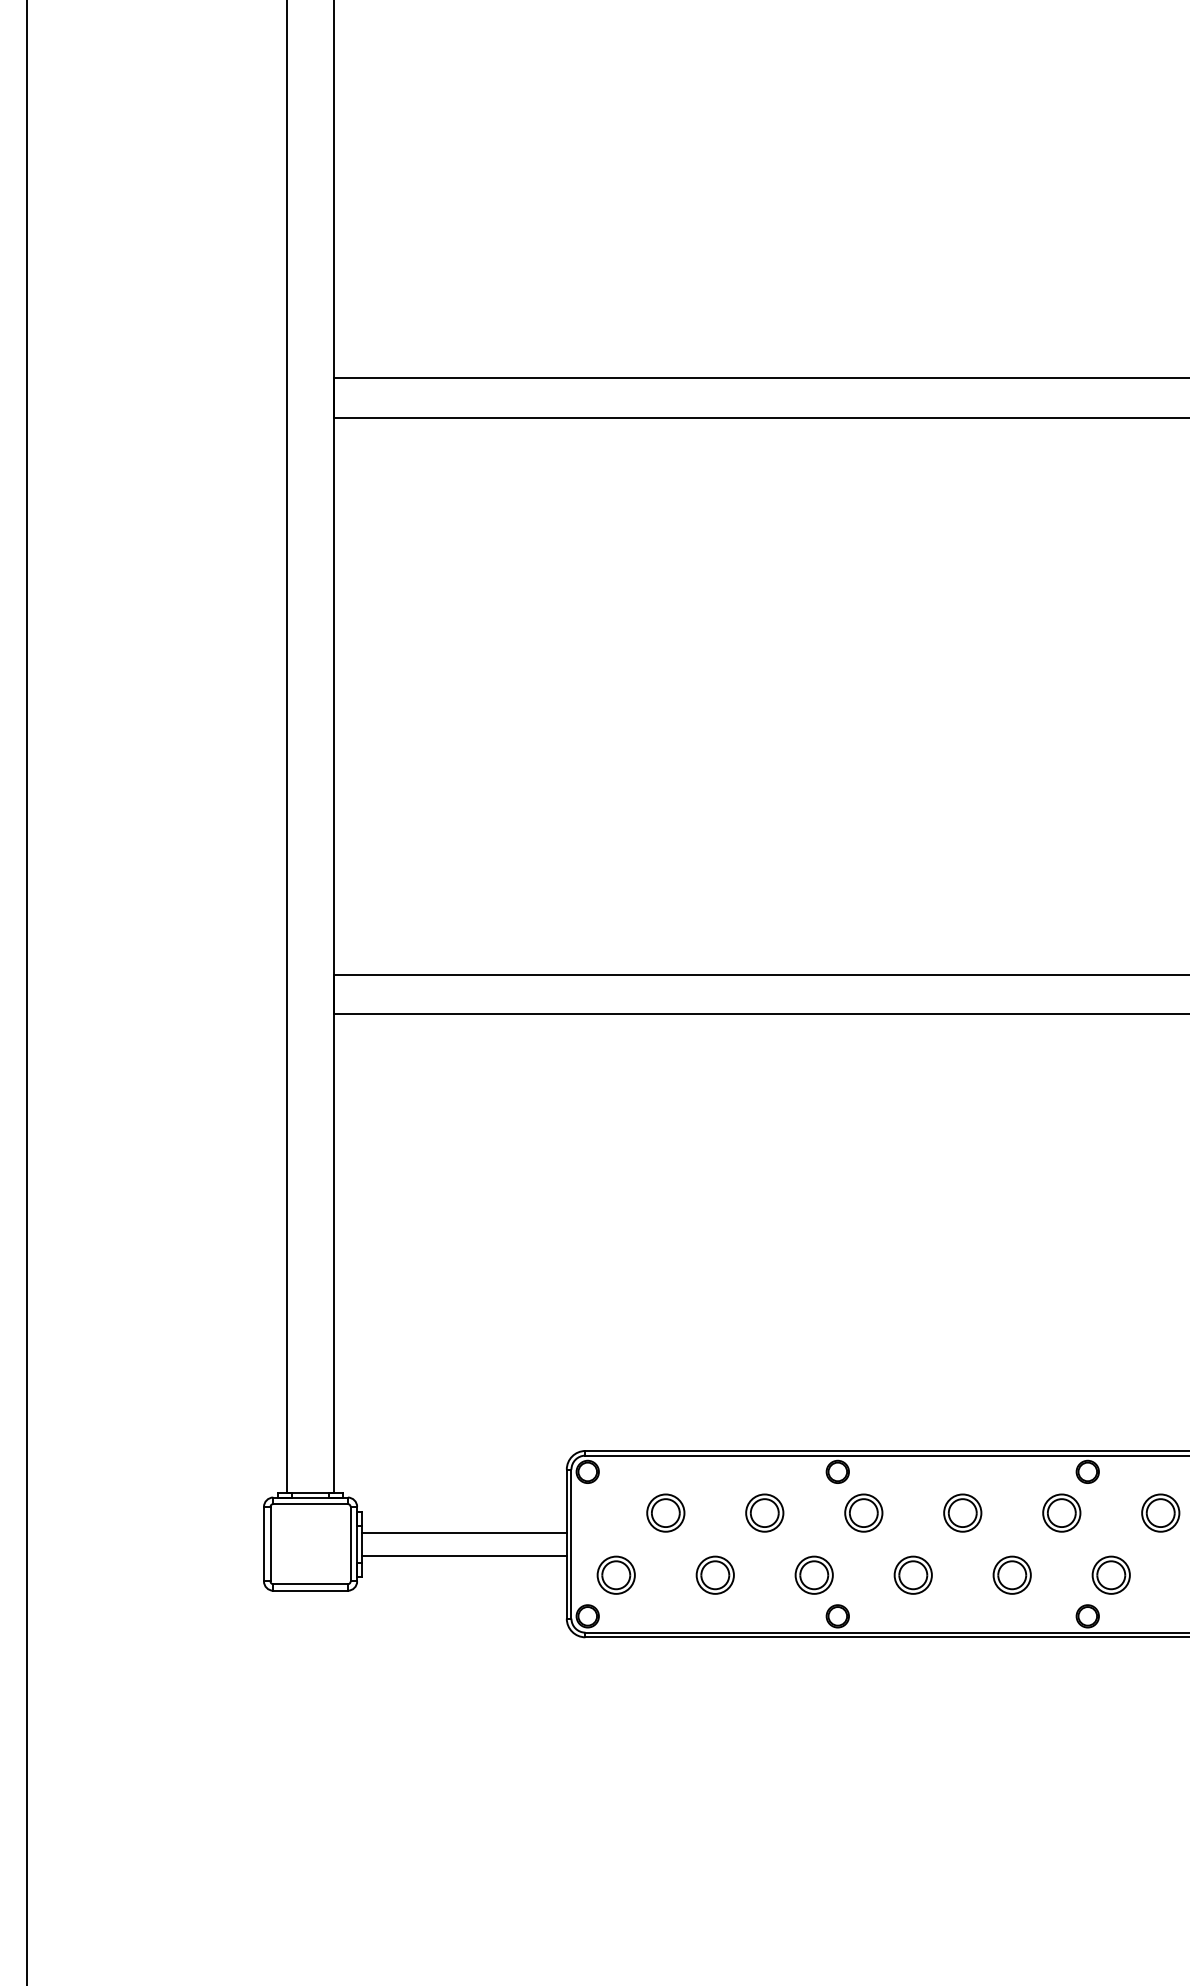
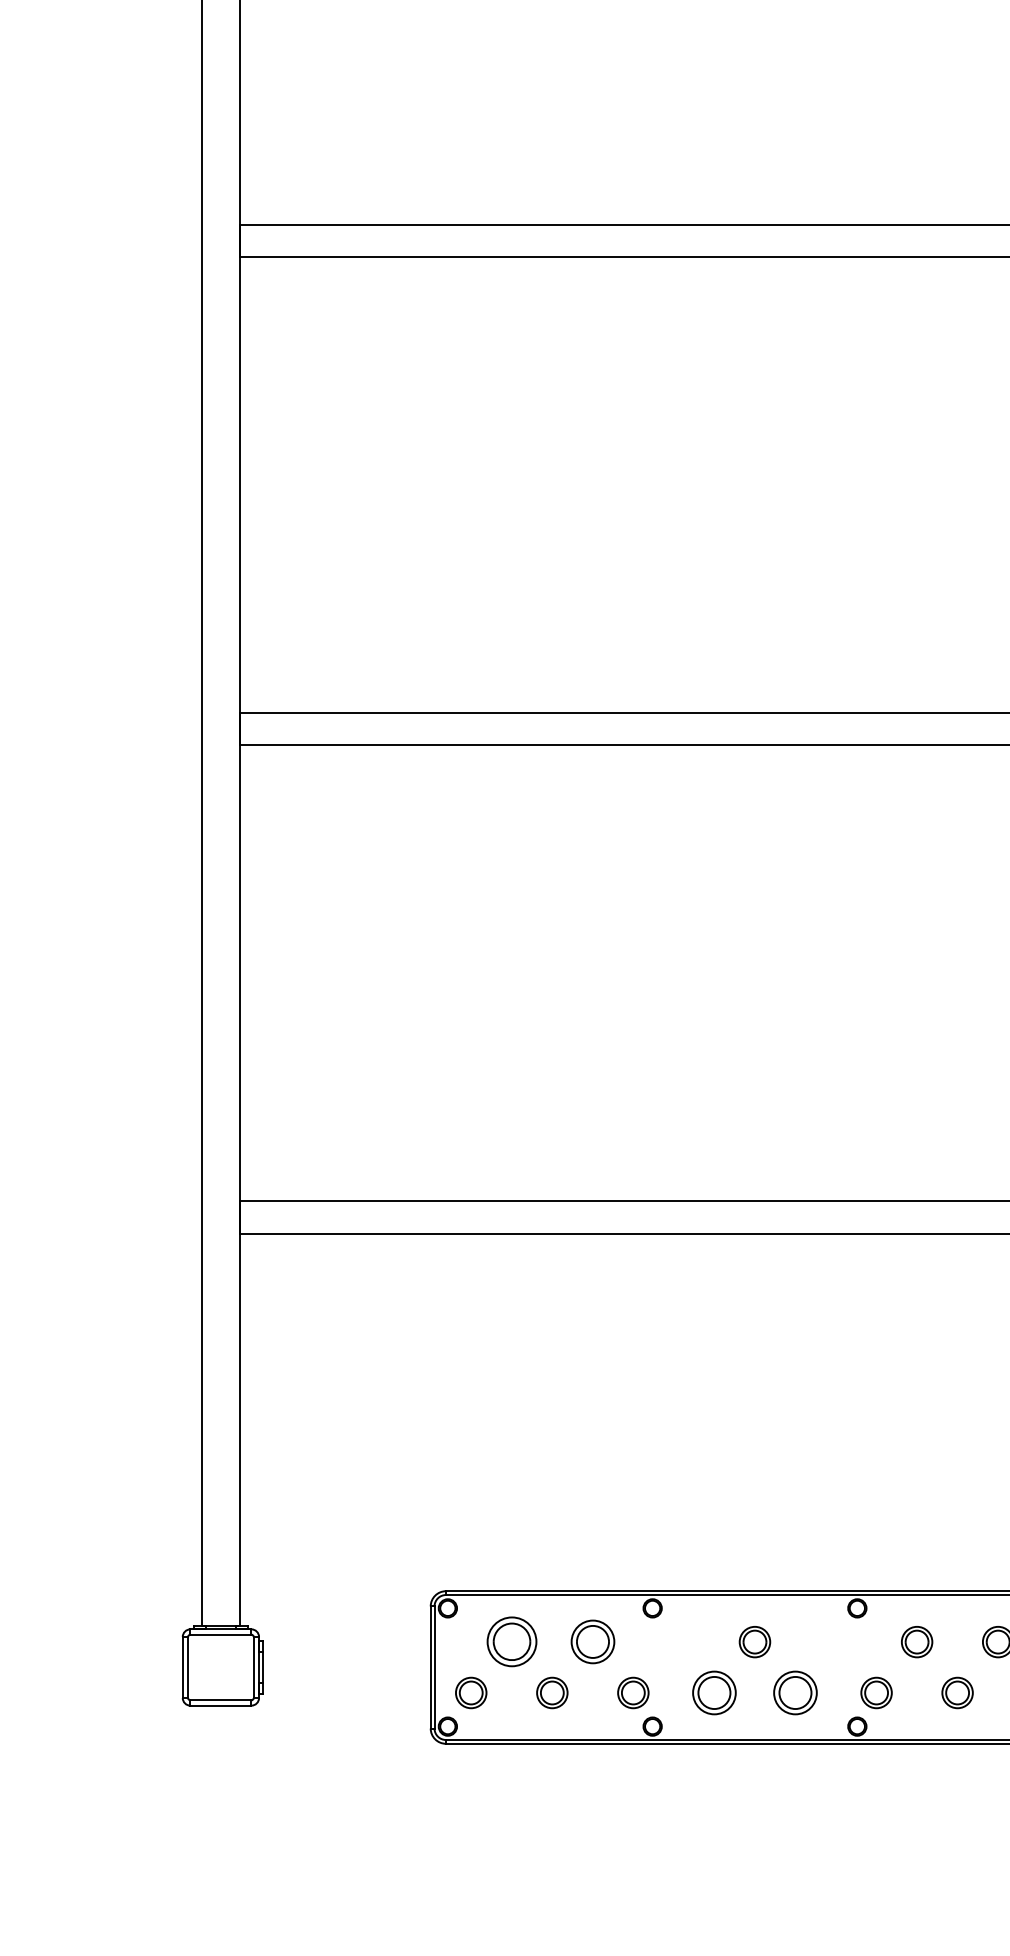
part: (665, 1513) -> (511, 1642), size x1.6
part: (764, 1513) -> (592, 1642), size x1.4
part: (863, 1513) -> (673, 1642), removed
part: (1061, 1513) -> (835, 1642), removed
line: (463, 1531) -> (346, 1657), removed
line: (463, 1556) -> (346, 1677), removed
part: (913, 1574) -> (714, 1692), size x1.4
part: (1012, 1574) -> (795, 1692), size x1.4

